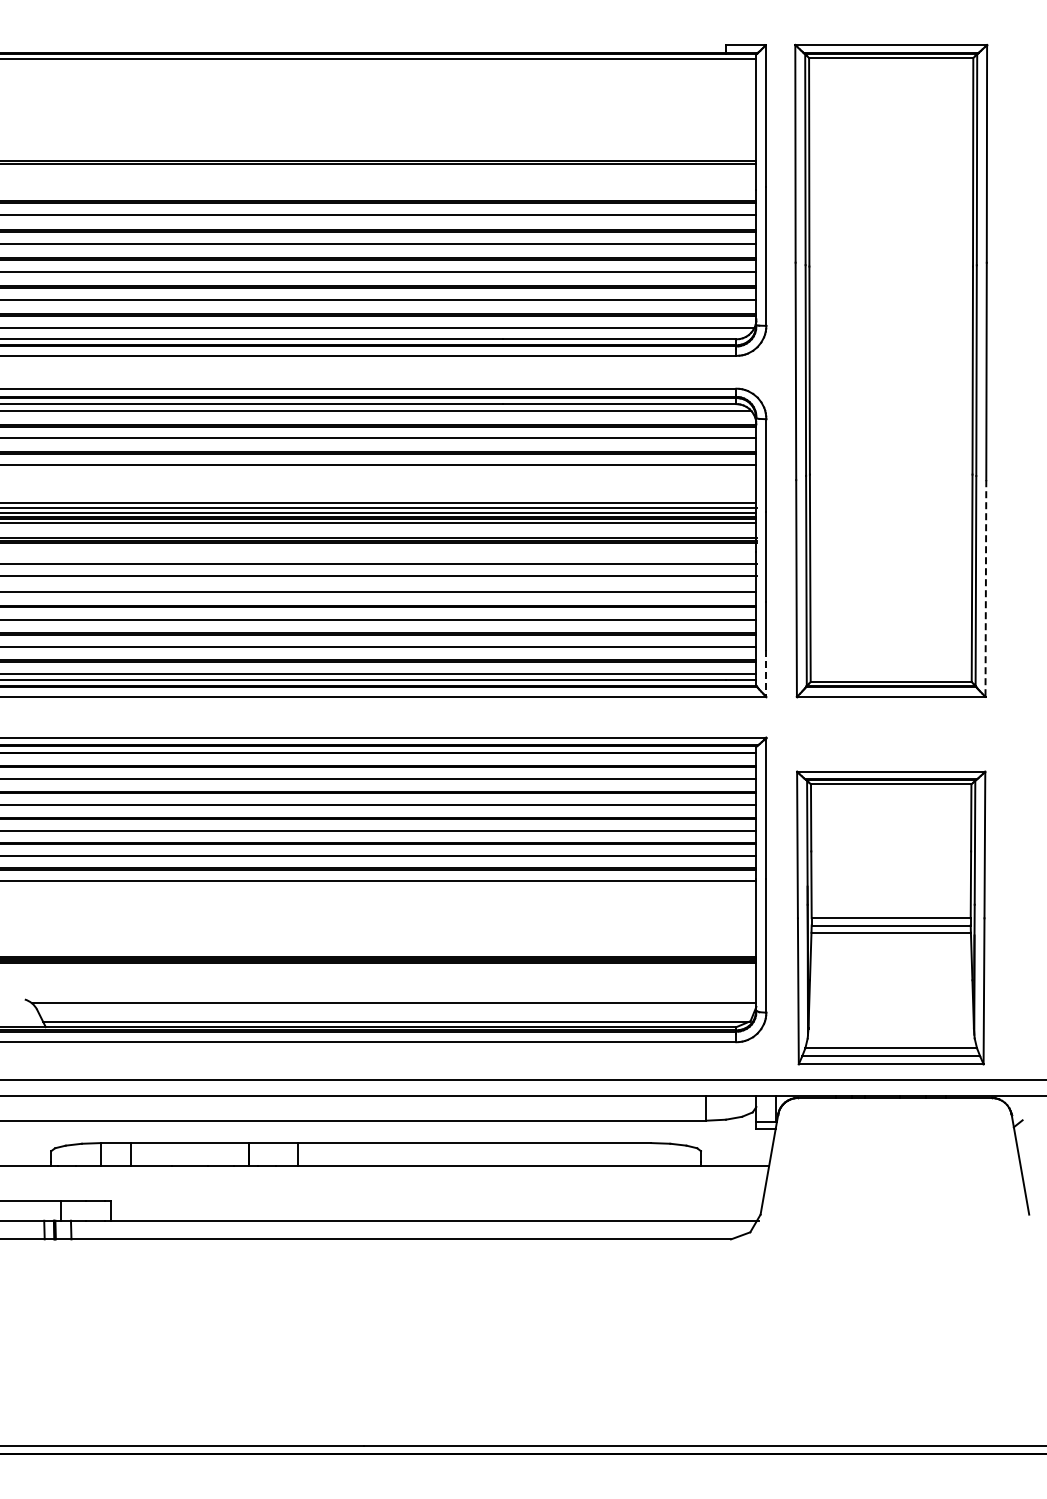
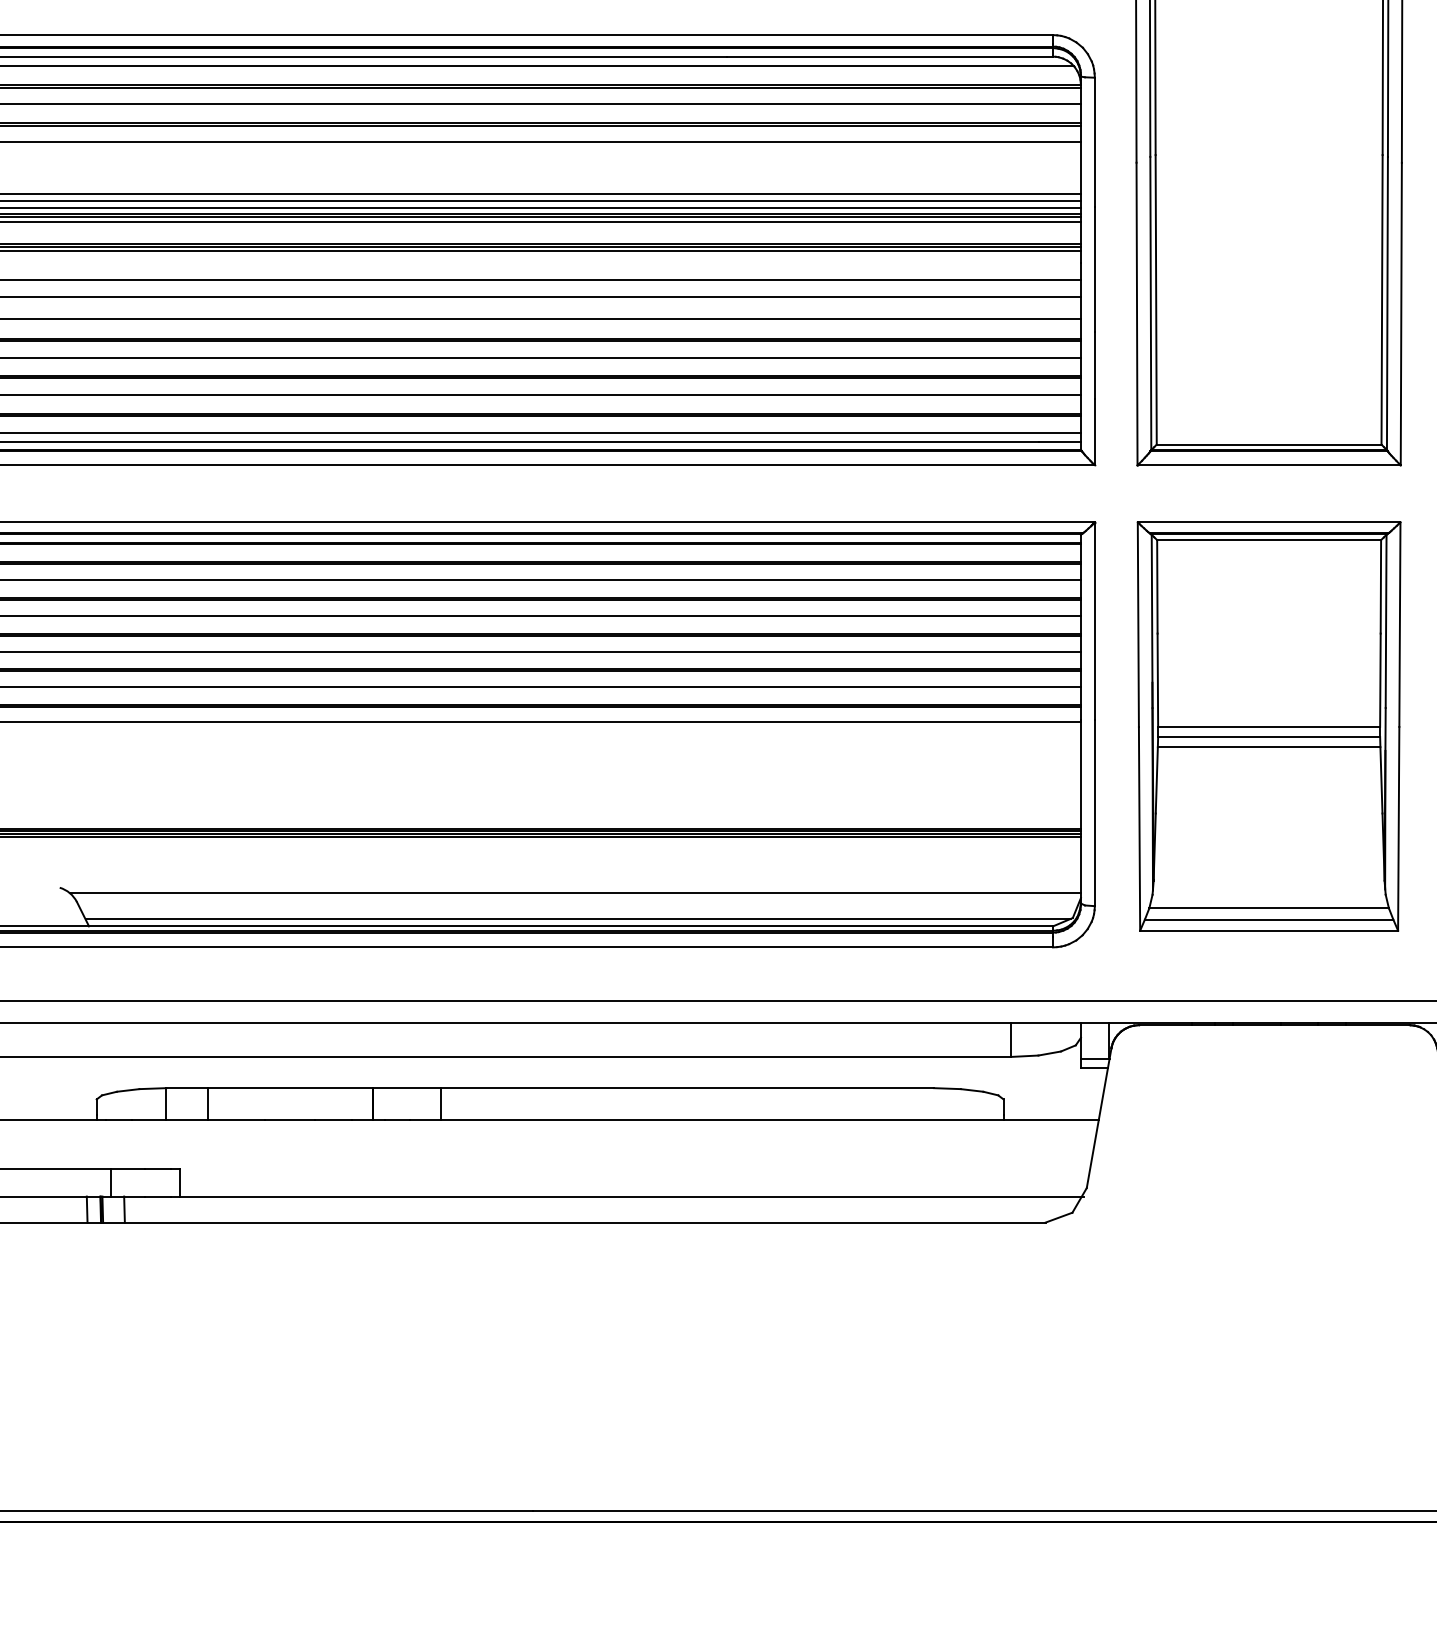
line: (985, 589) -> (1400, 315), dashed -> solid
line: (766, 673) -> (1095, 432), dashed -> solid
part: (891, 917) -> (1269, 725), moved

